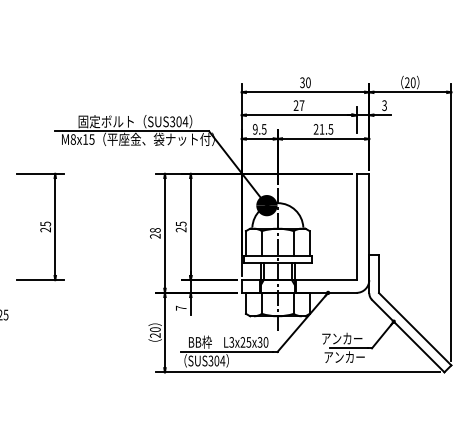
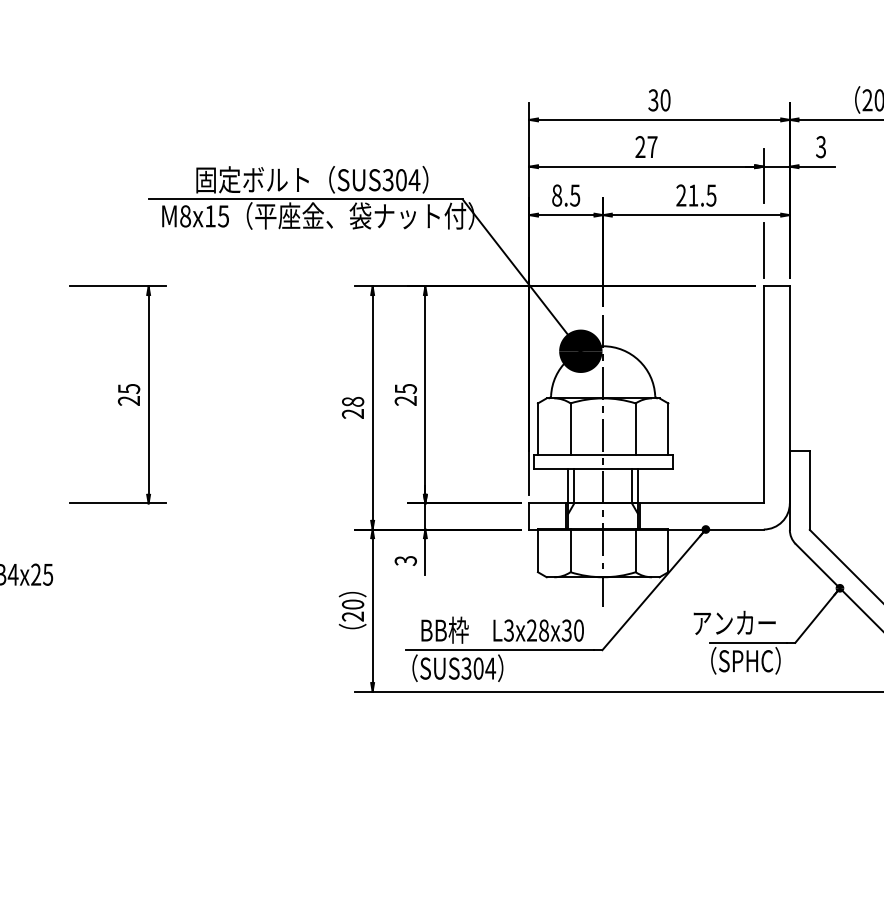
text: (254, 129) -> (555, 195), 9.5 -> 8.5
line: (356, 155) -> (763, 248), added
text: (180, 307) -> (404, 559), 7 -> 3
text: (248, 342) -> (543, 630), L3x25x30 -> L3x28x30
text: (344, 356) -> (739, 659), アンカー -> （SPHC）

